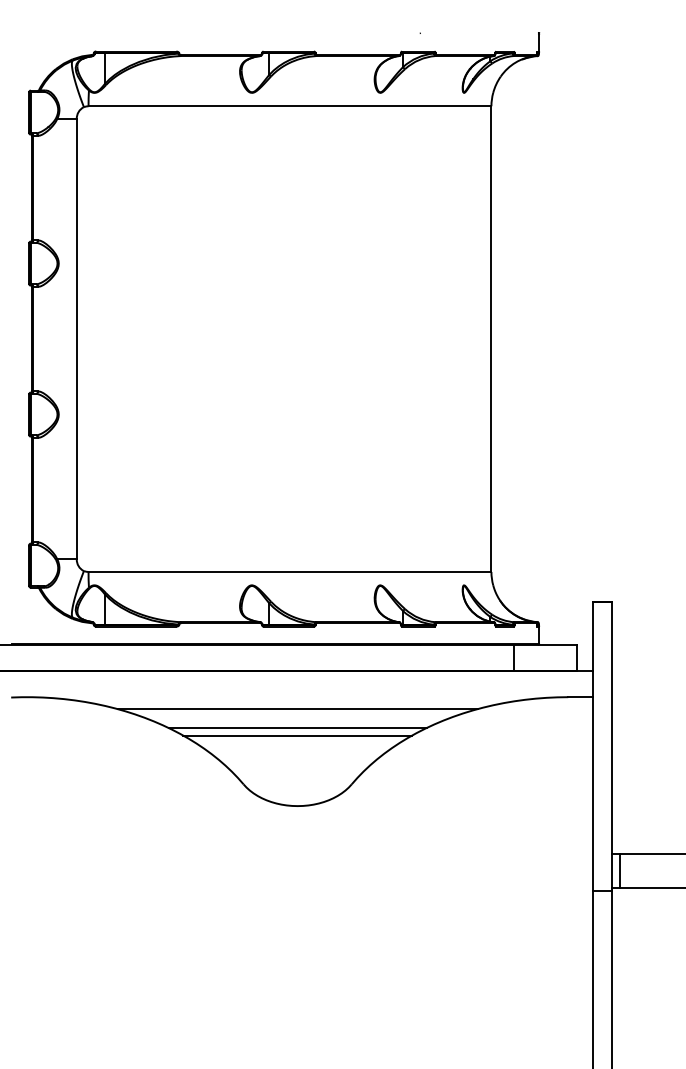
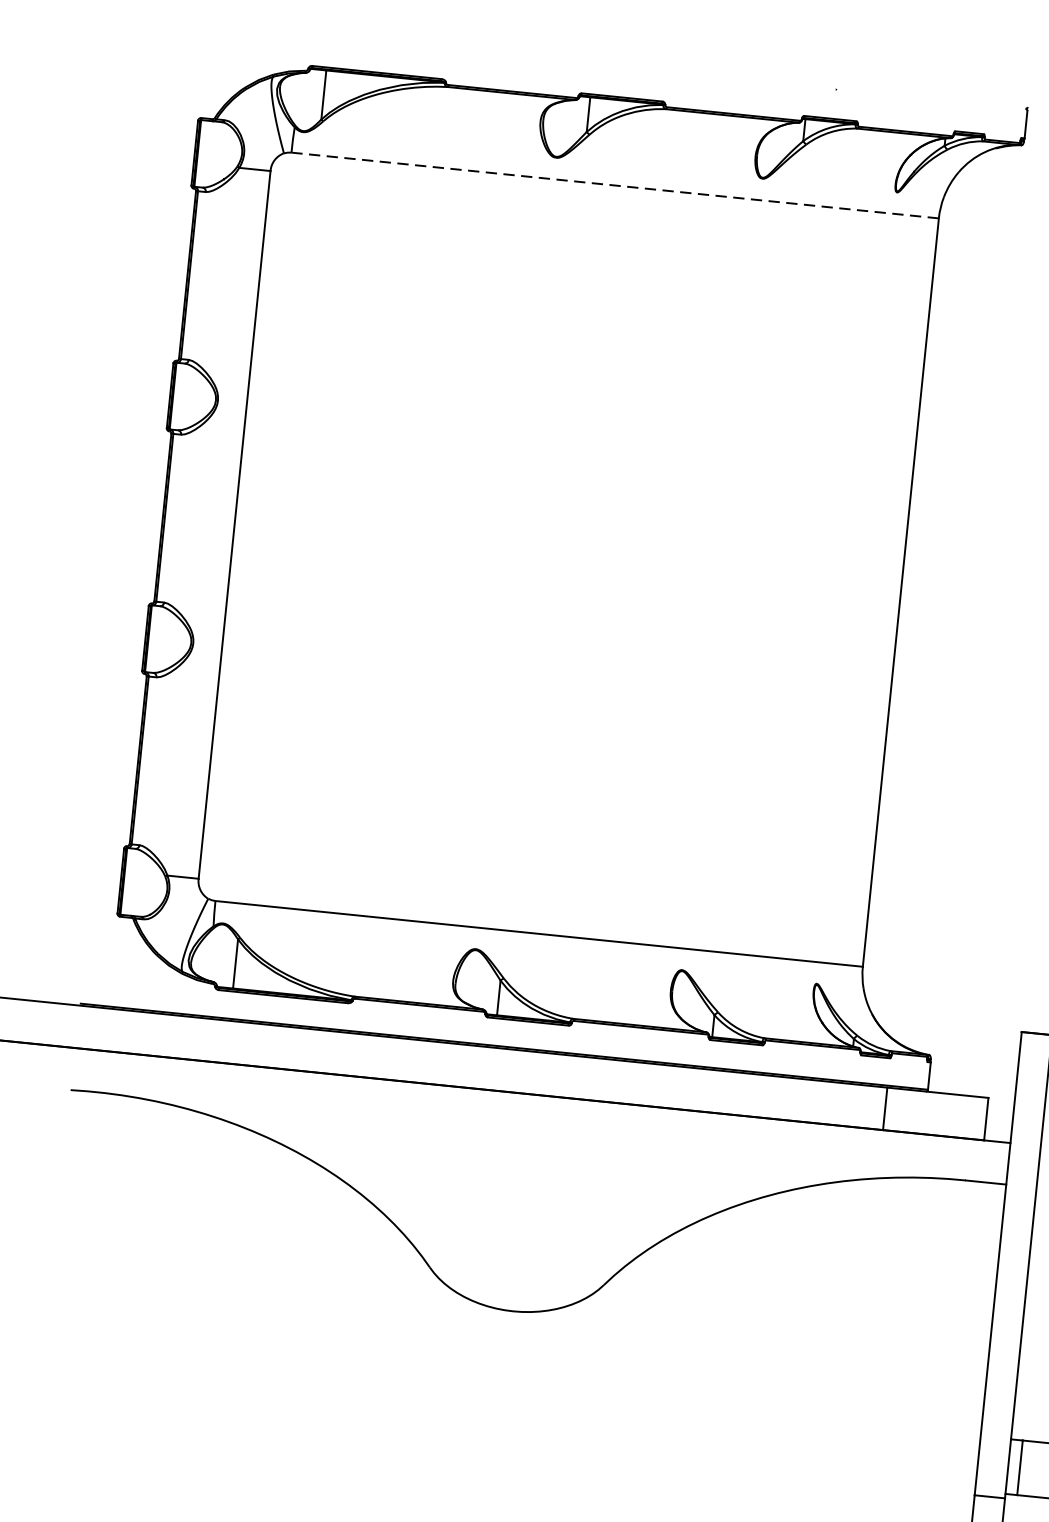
line: (289, 106) -> (614, 185), solid -> dashed
line: (297, 709) -> (528, 1156), removed
line: (297, 727) -> (525, 1184), removed
line: (297, 735) -> (524, 1197), removed

